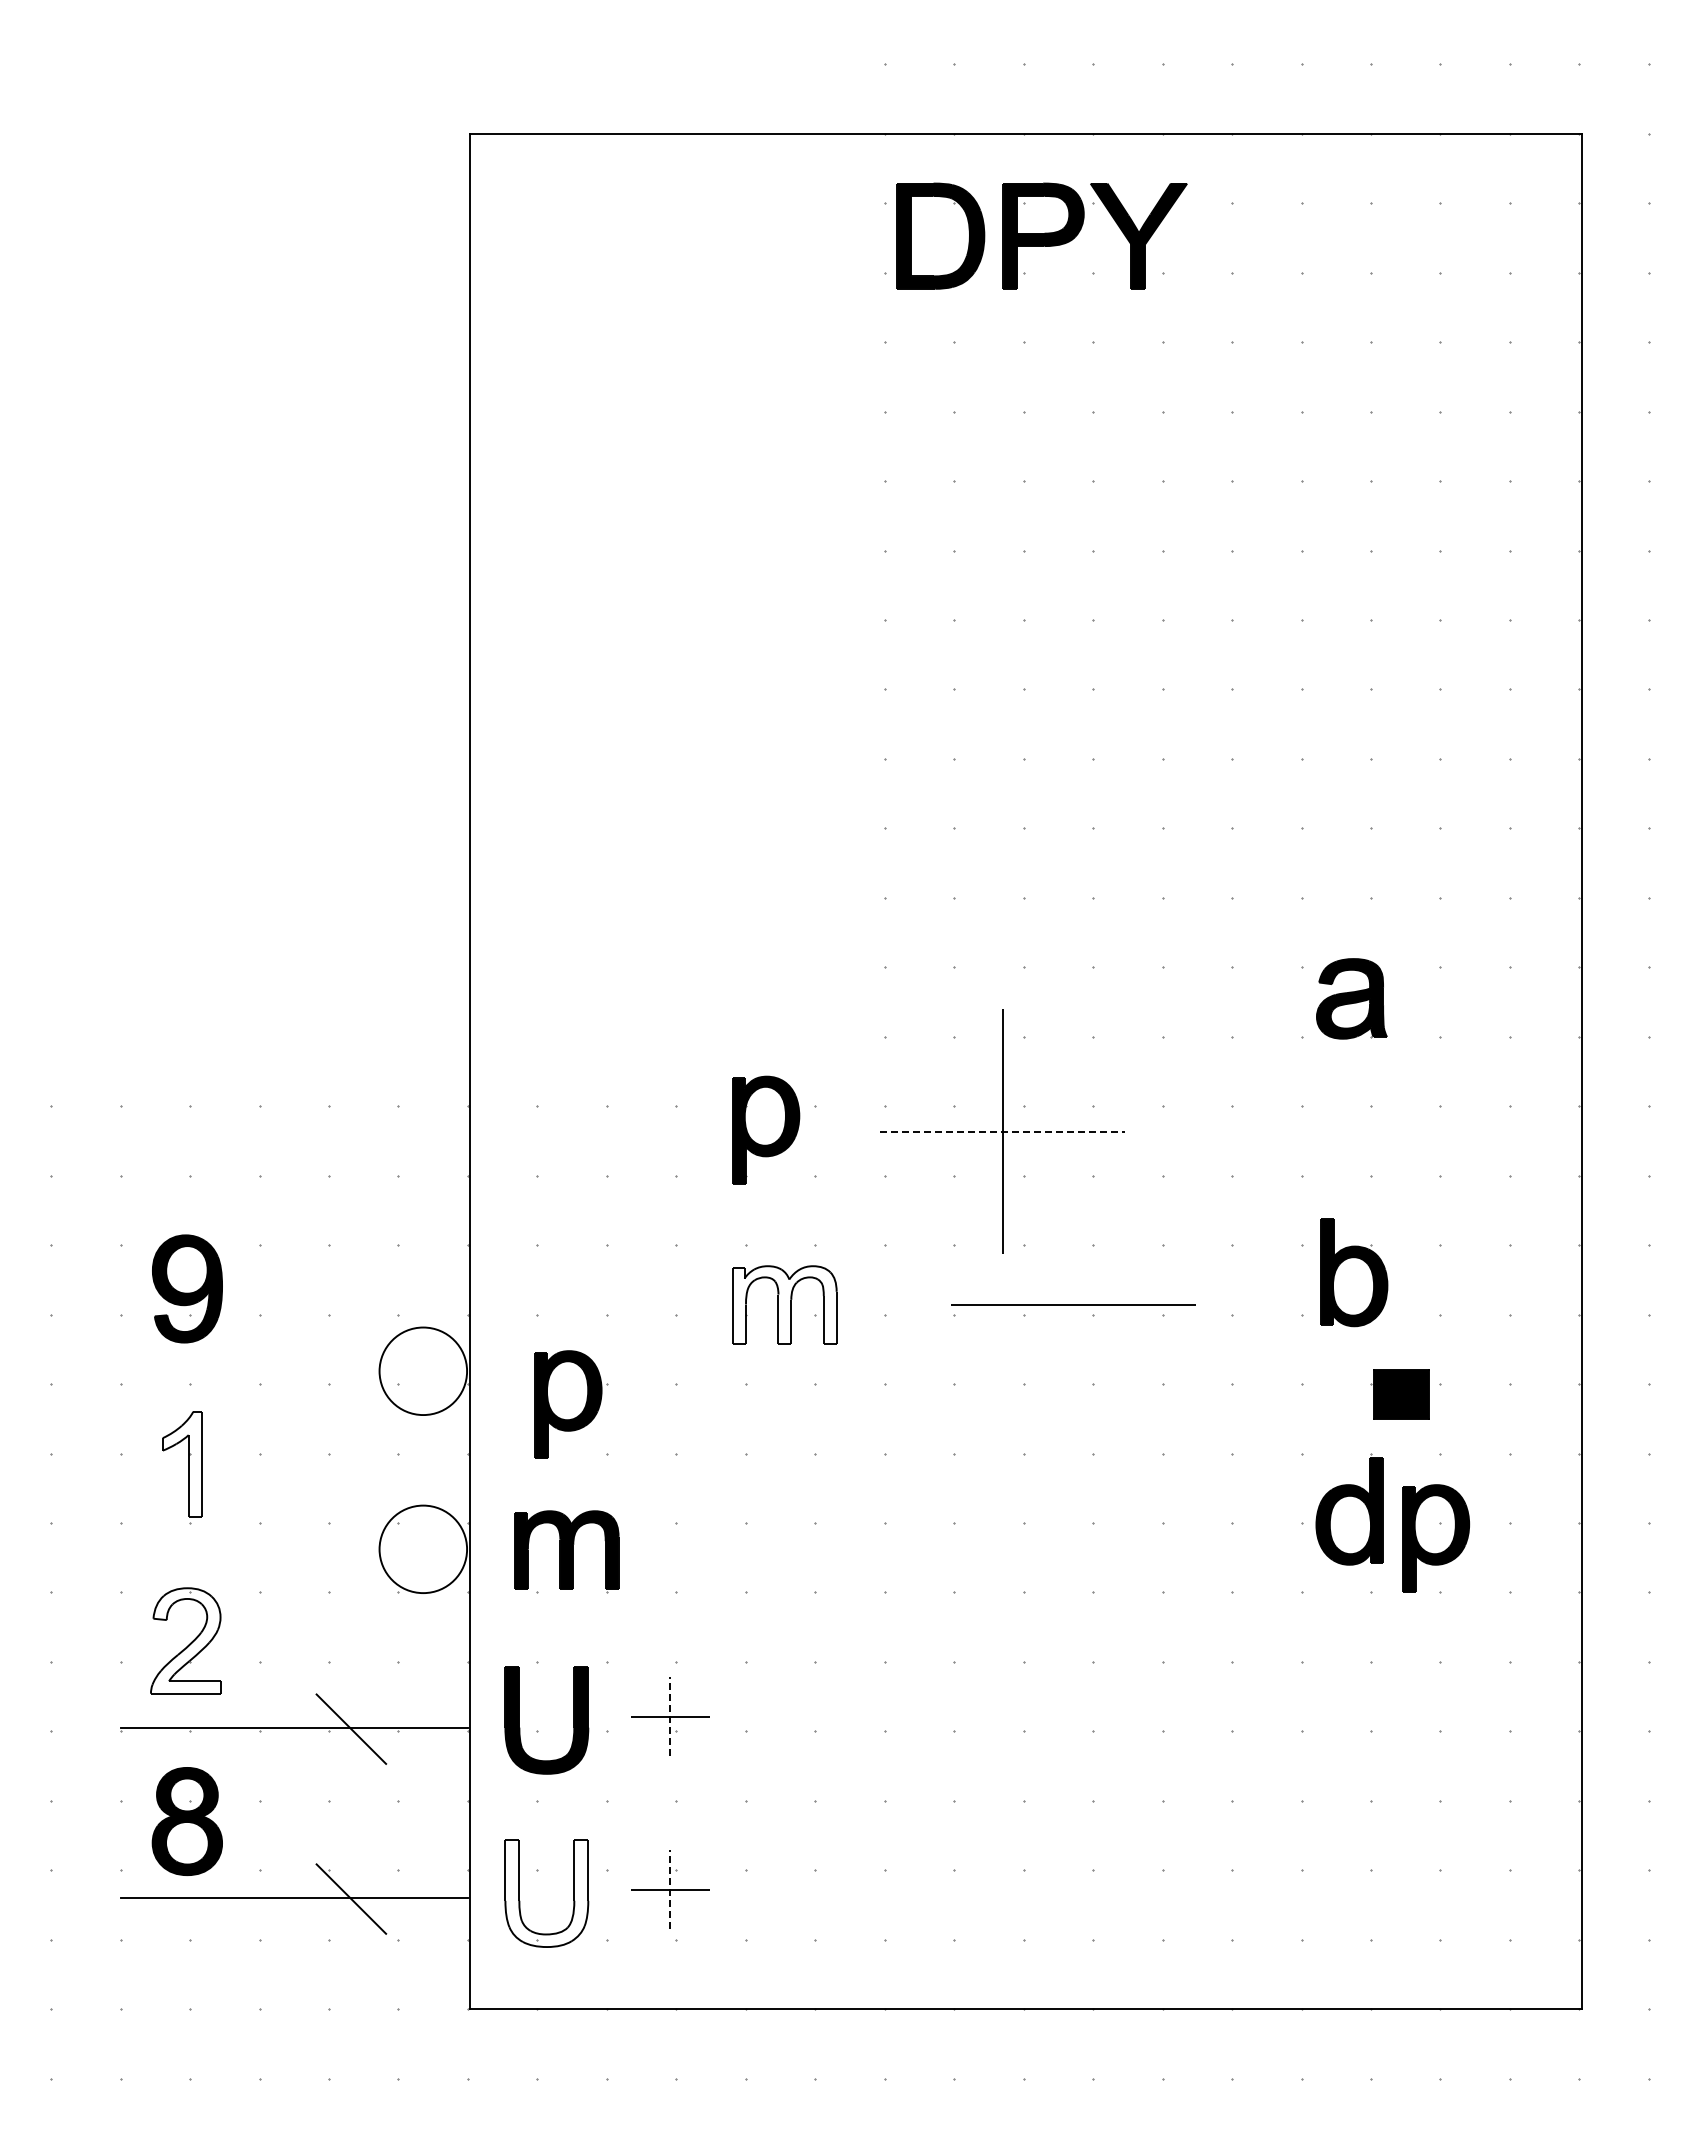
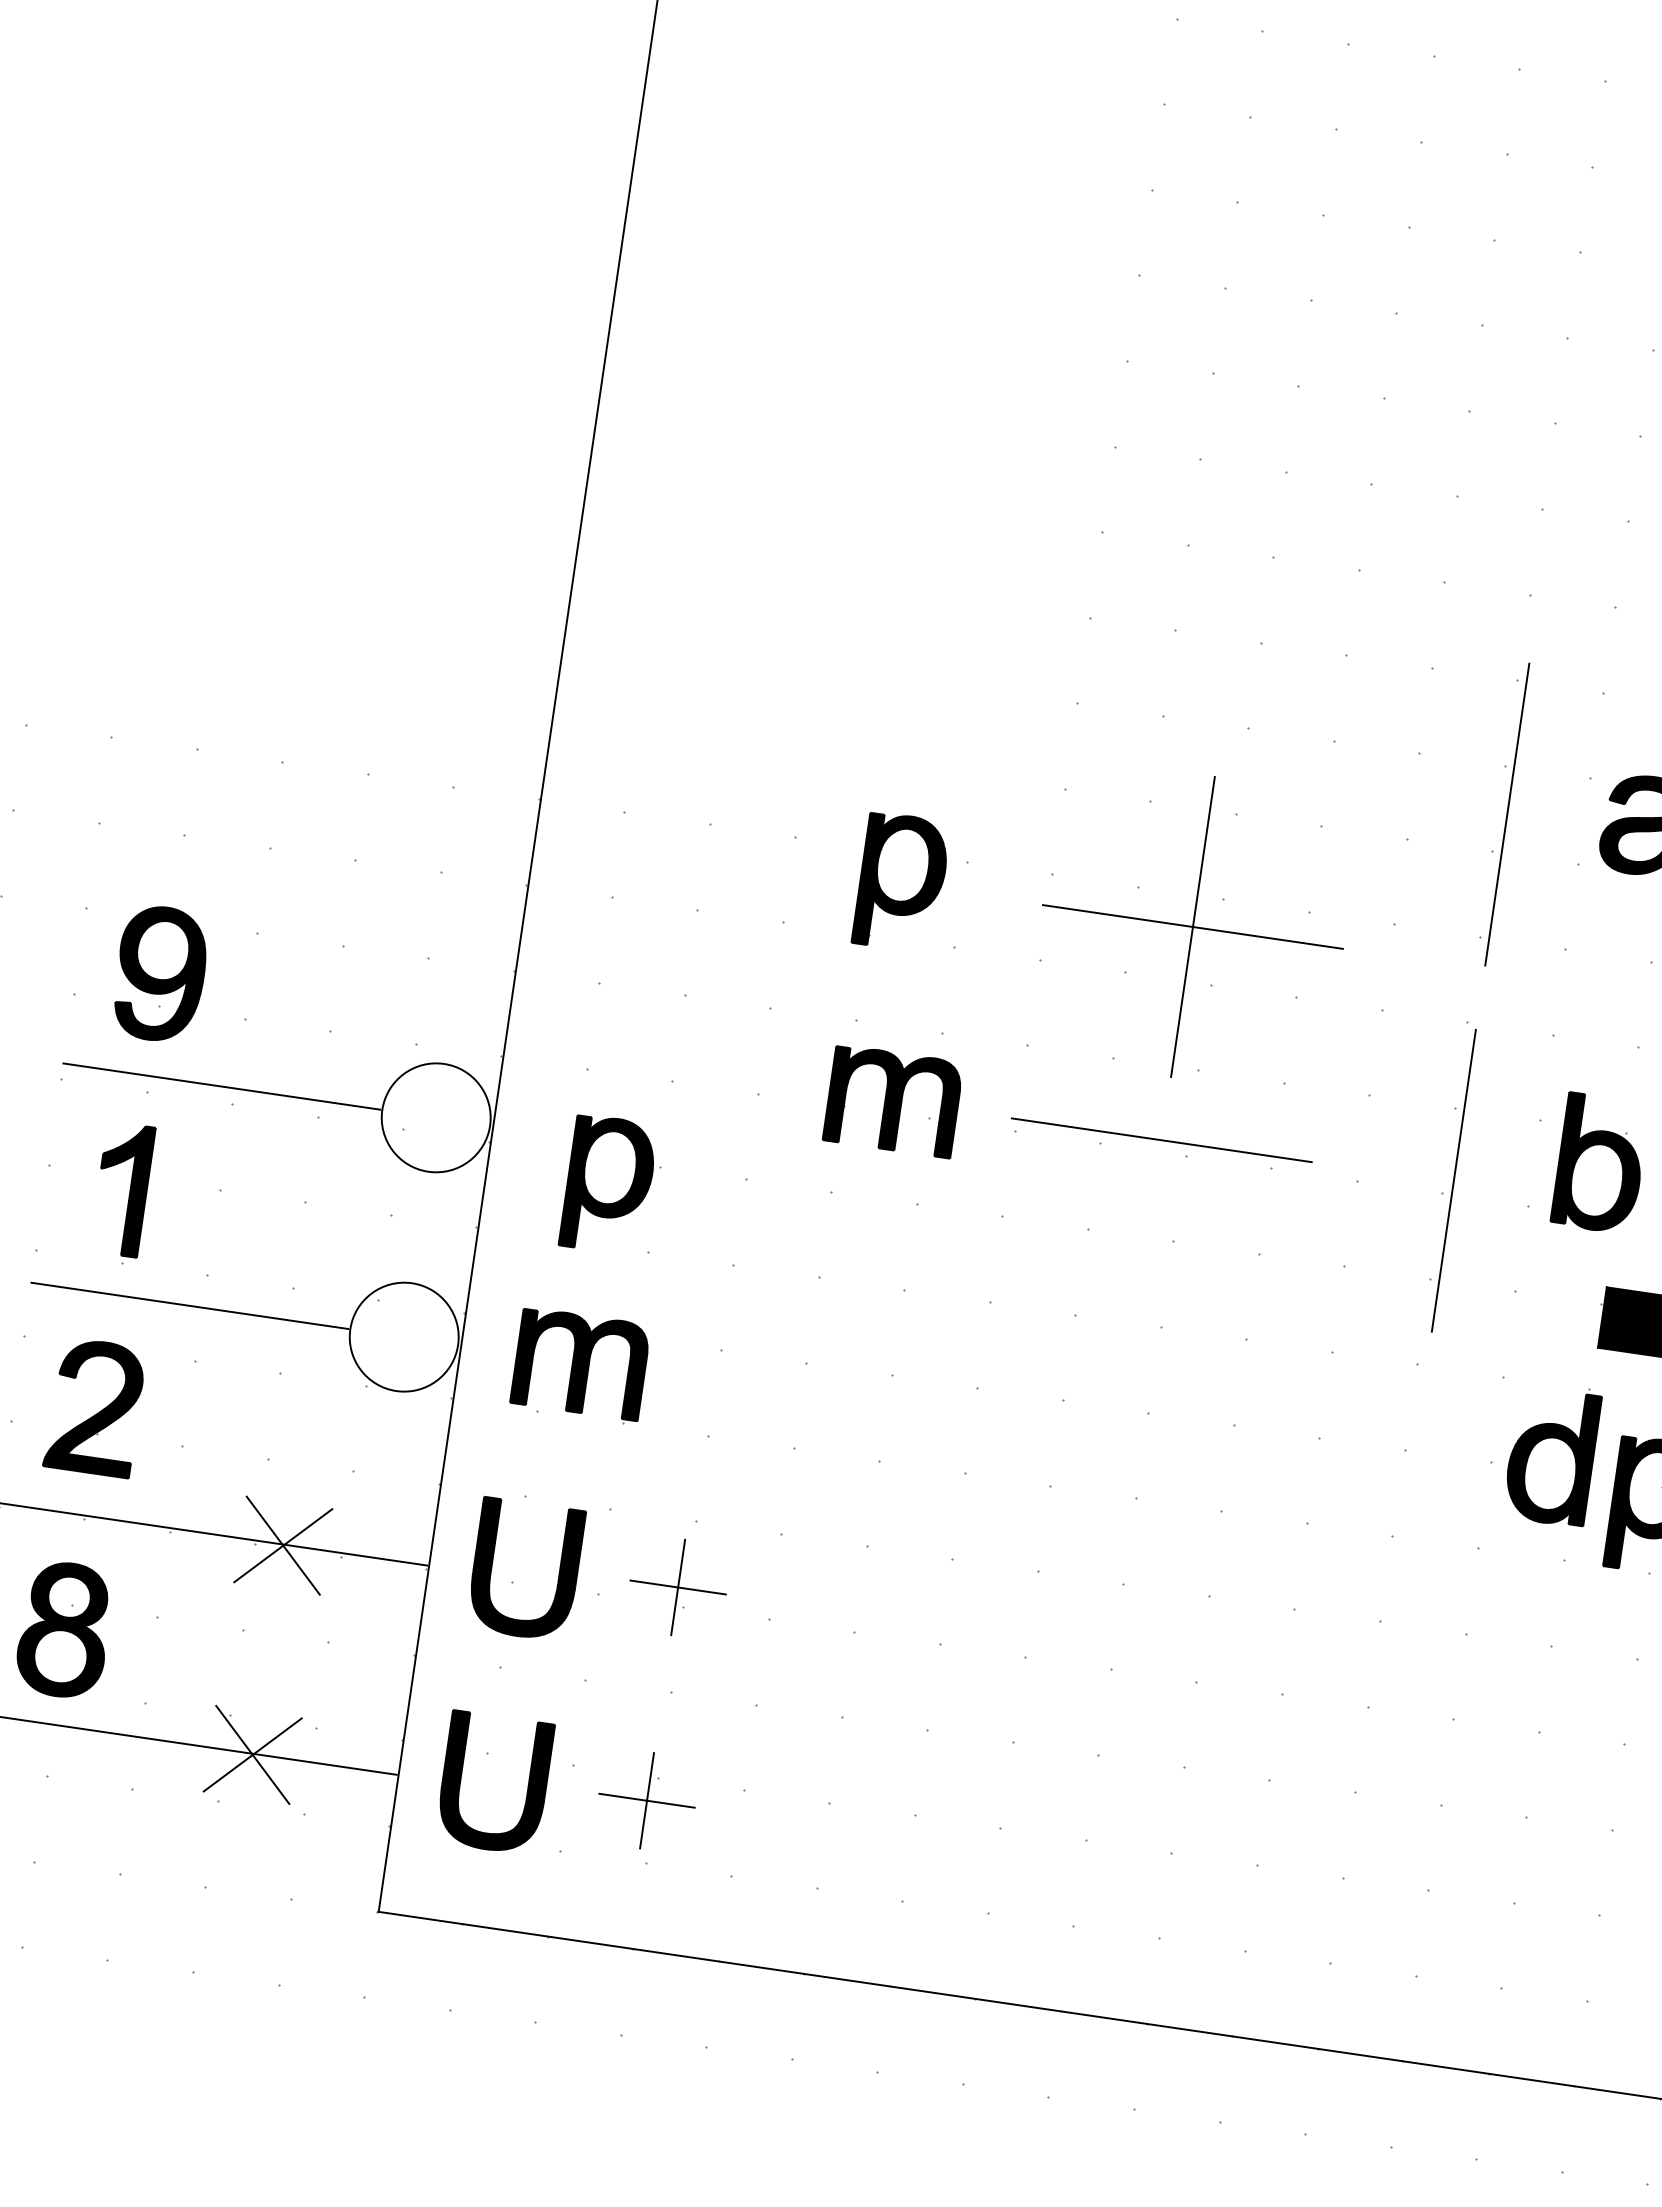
line: (1239, 1005) -> (1507, 813), added
line: (1002, 1131) -> (1192, 926), dashed -> solid
line: (1239, 1302) -> (1453, 1179), added
line: (1073, 1304) -> (1161, 1139), moved
fill: (784, 1305) -> (892, 1101), added
line: (248, 1371) -> (220, 1086), added
fill: (181, 1464) -> (121, 1189), added
line: (248, 1549) -> (188, 1305), added
fill: (185, 1640) -> (94, 1406), added
line: (670, 1716) -> (678, 1587), dashed -> solid
line: (351, 1728) -> (283, 1544), added
line: (670, 1889) -> (647, 1800), dashed -> solid
fill: (546, 1893) -> (494, 1783), added
line: (351, 1898) -> (253, 1754), added

